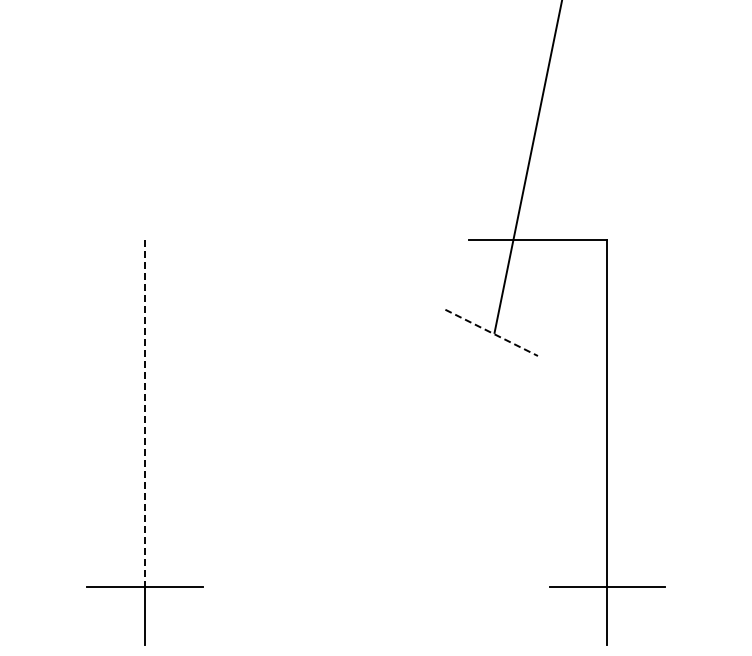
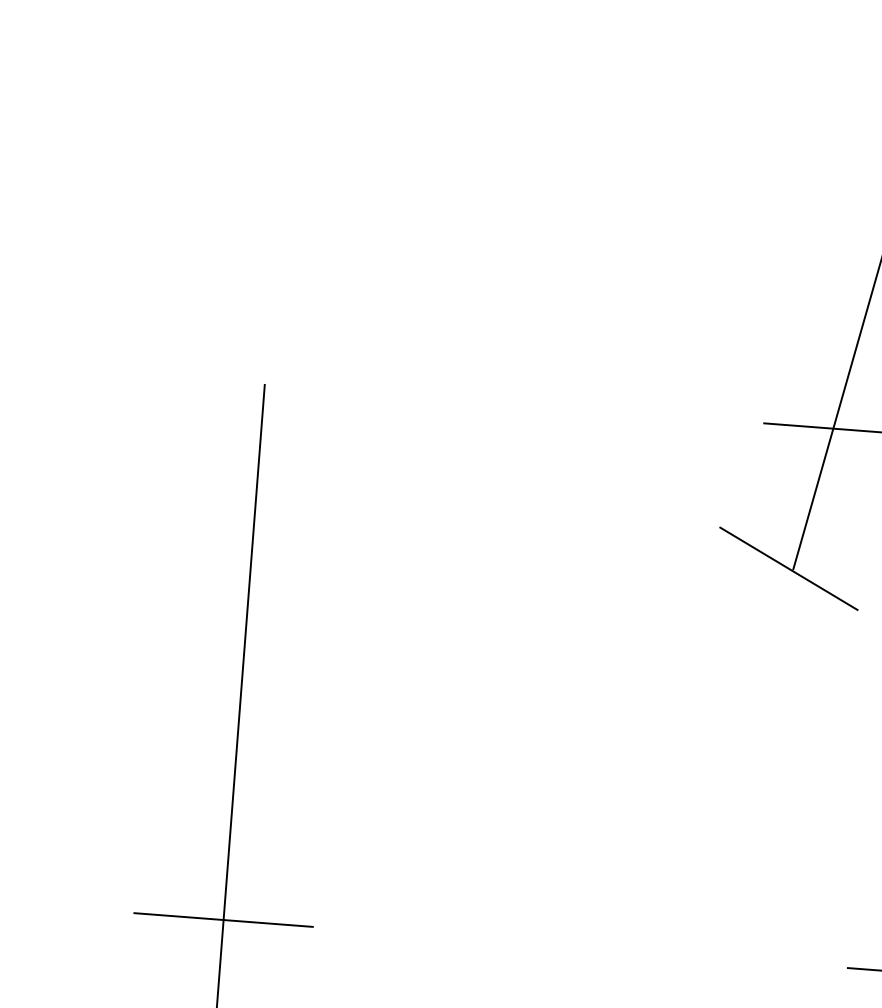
line: (491, 332) -> (788, 568), dashed -> solid
line: (144, 413) -> (244, 651), dashed -> solid

